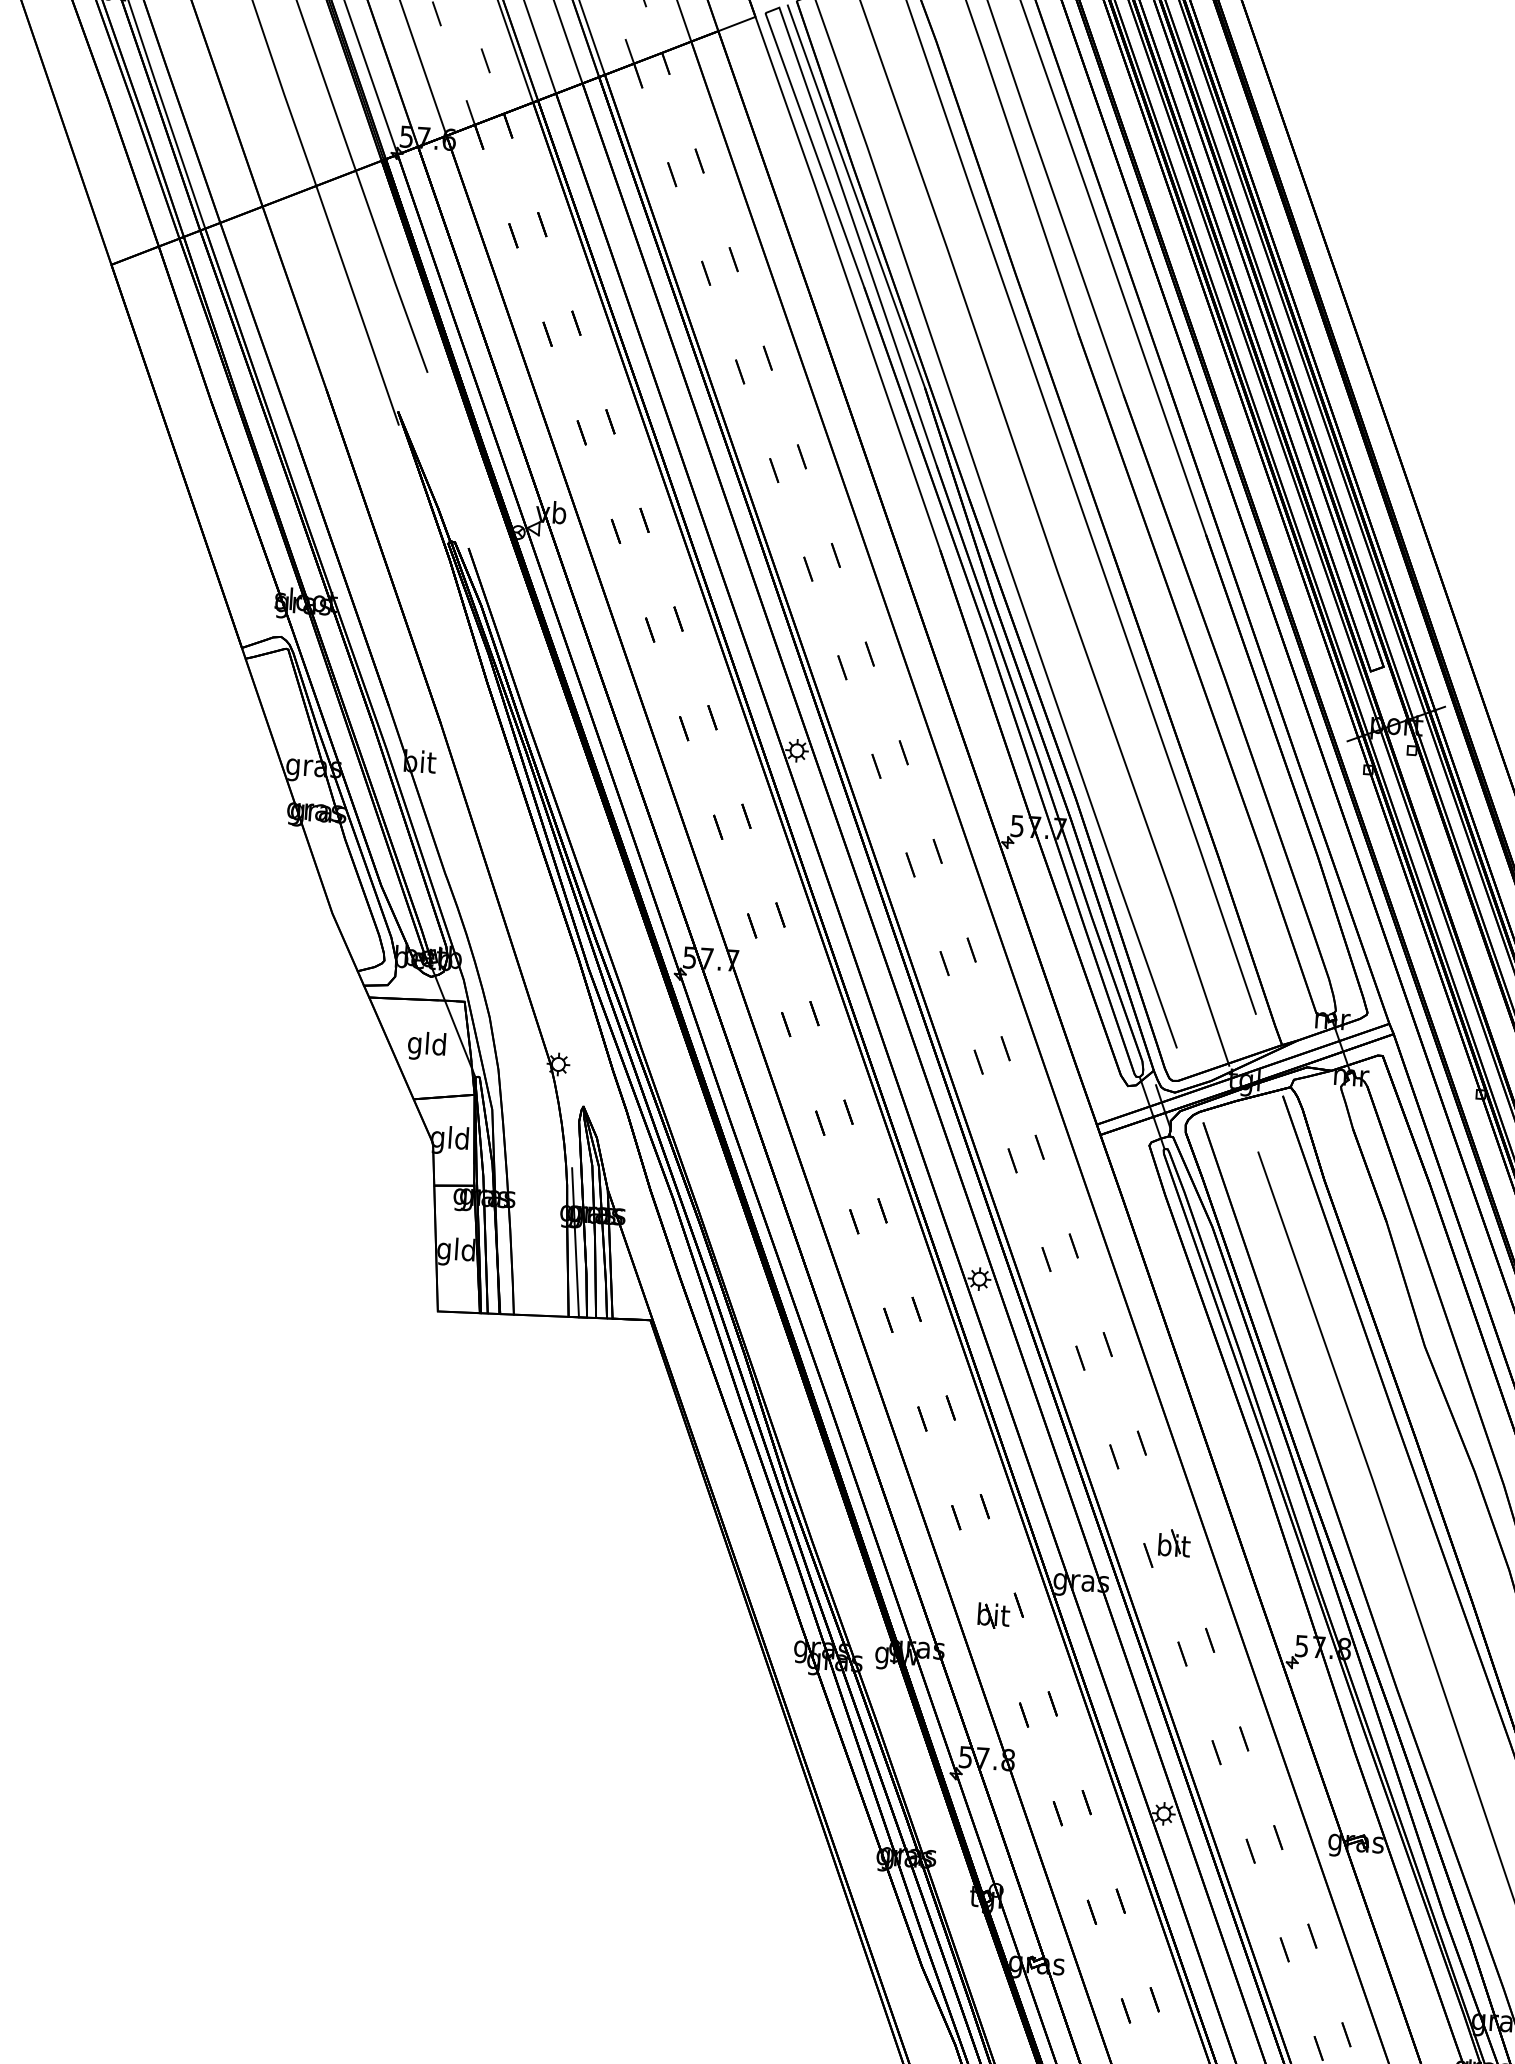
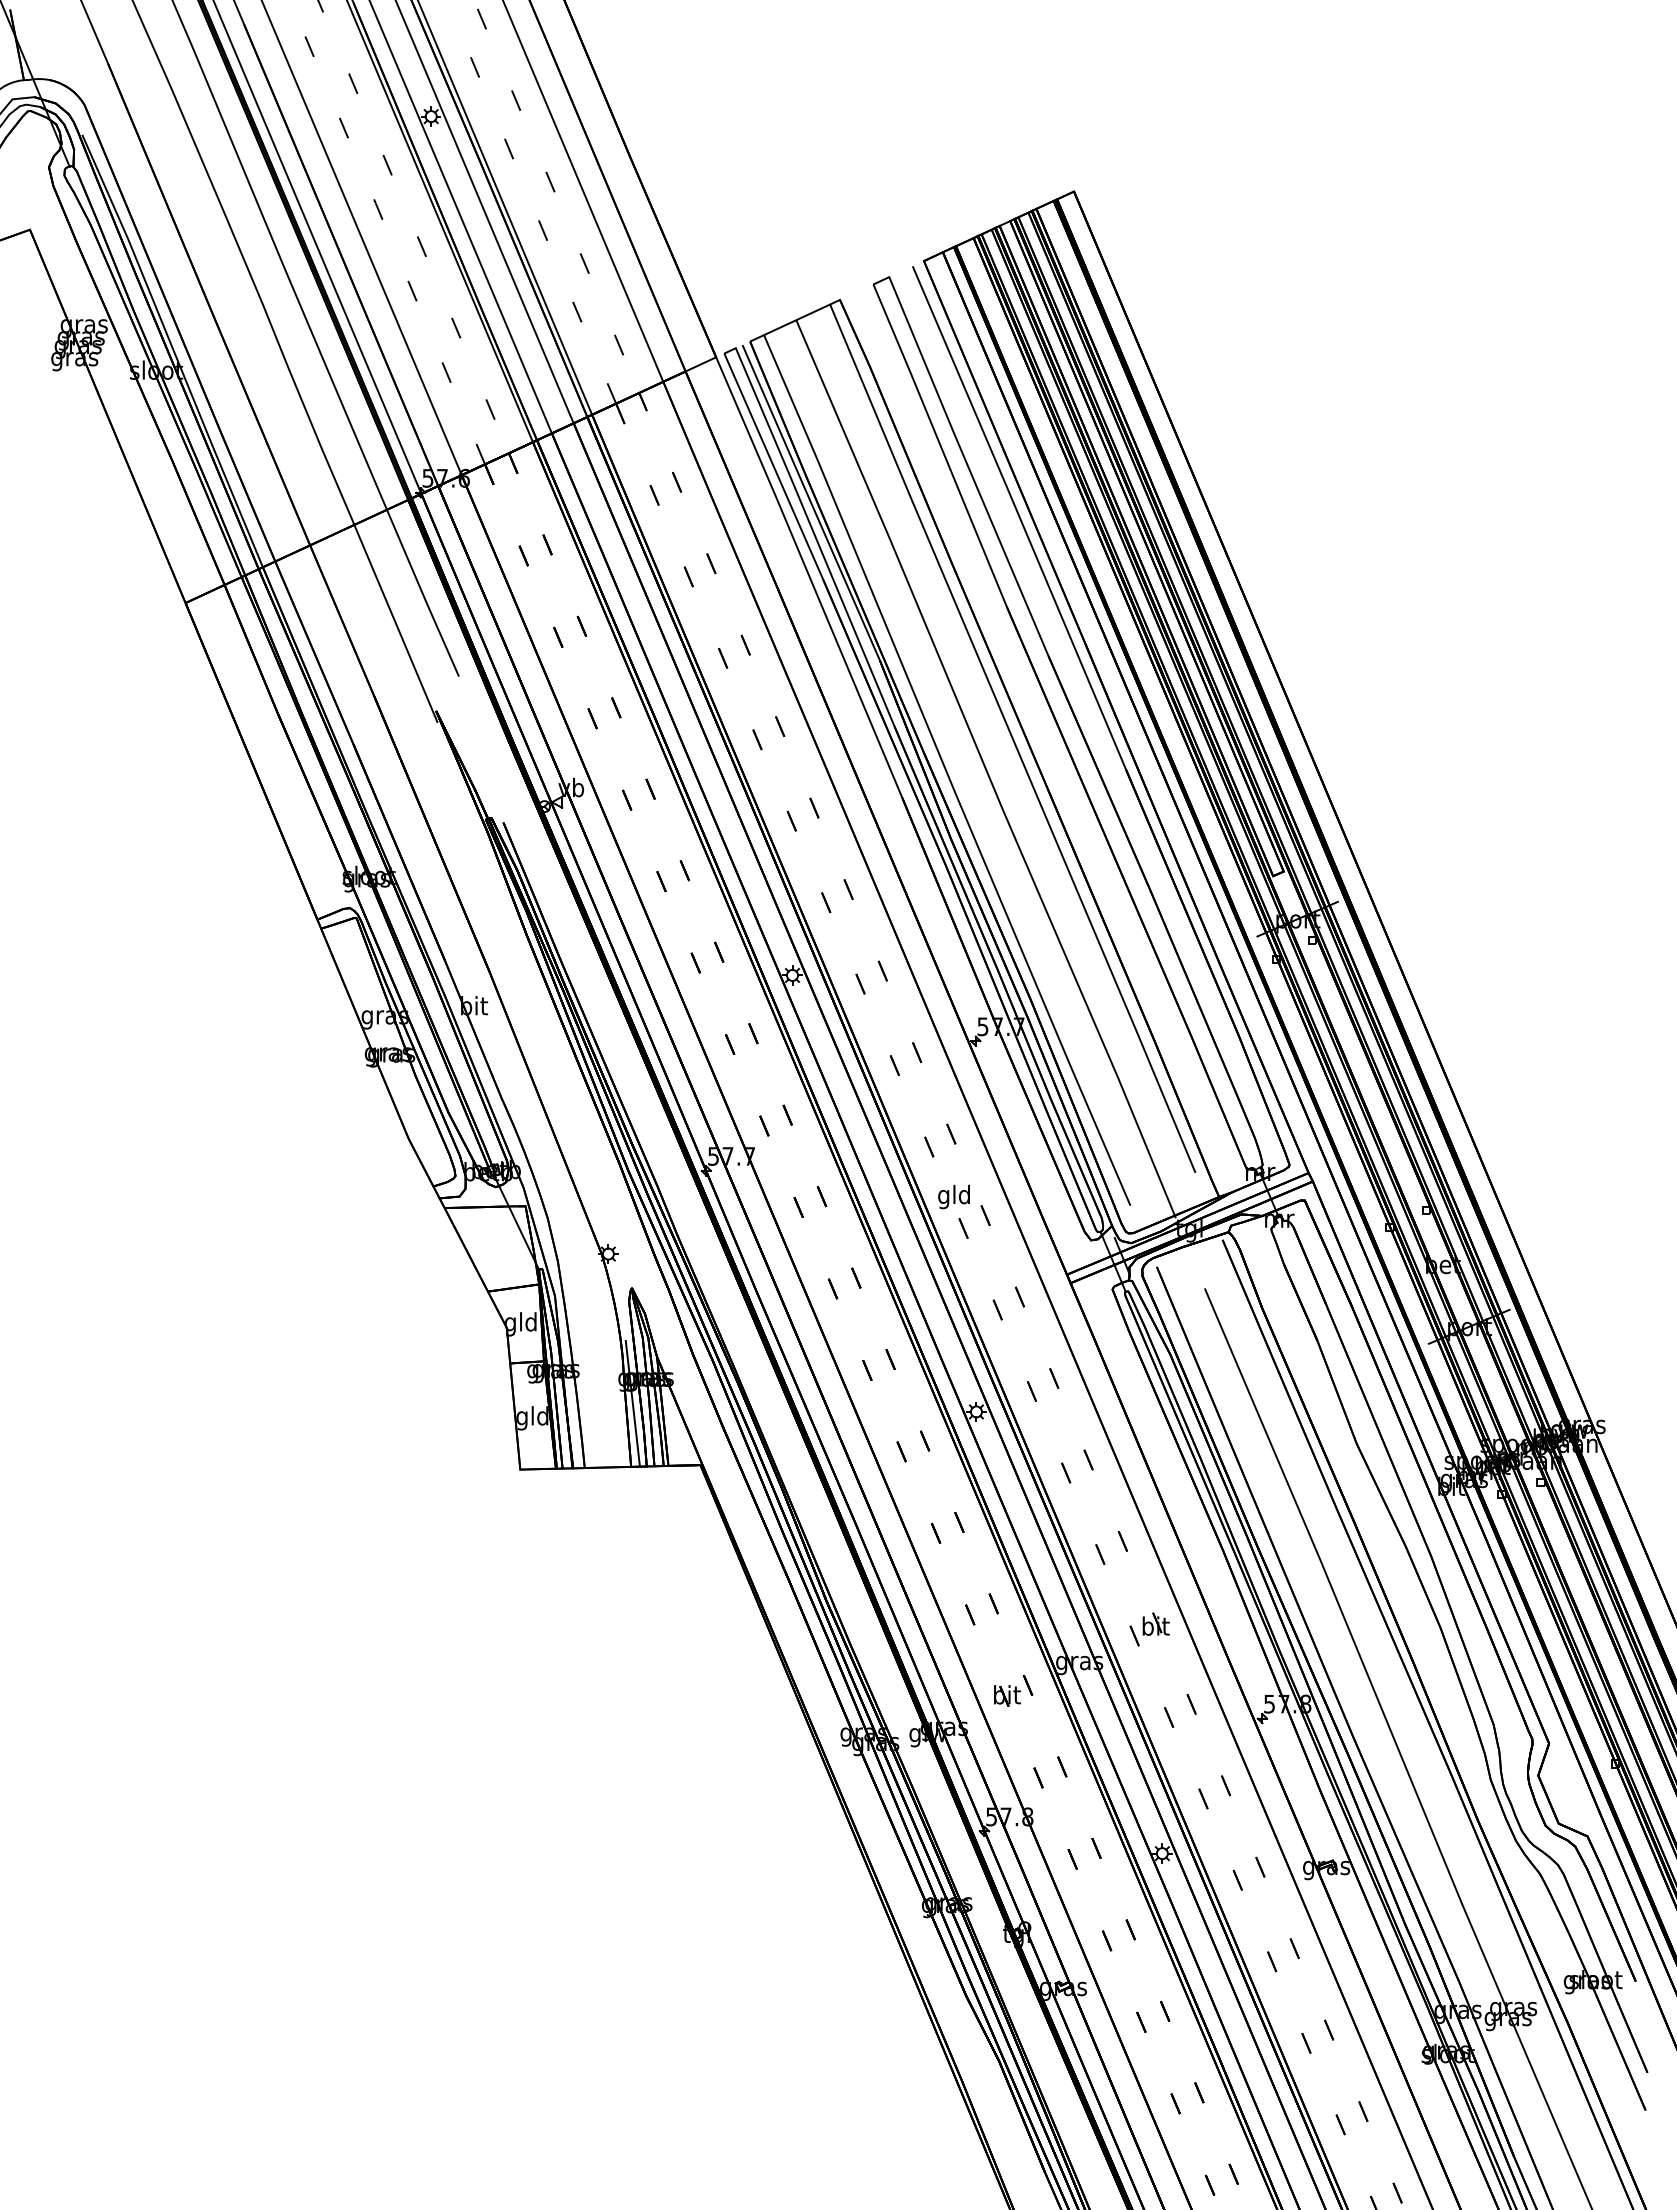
text: (426, 1045) -> (953, 1196), moved

